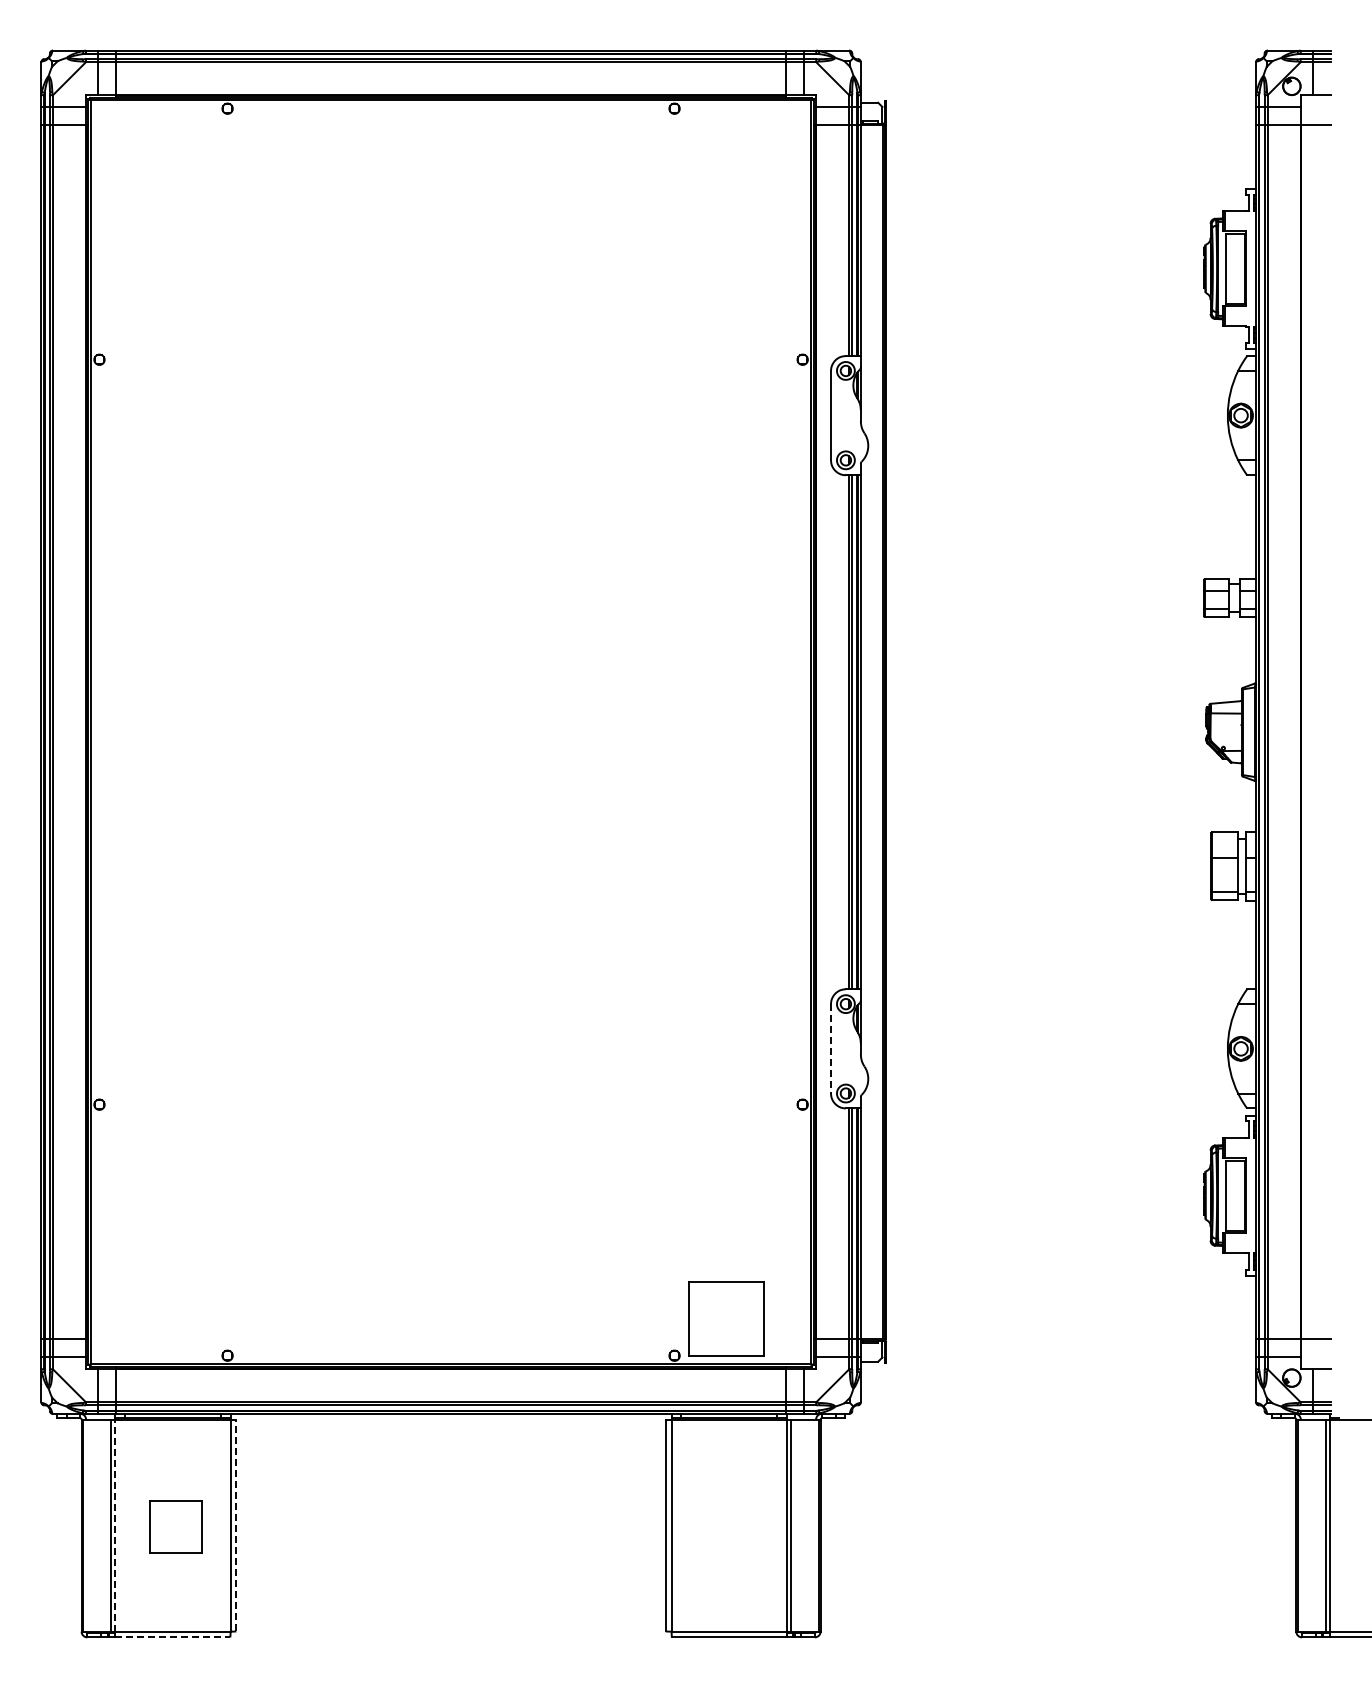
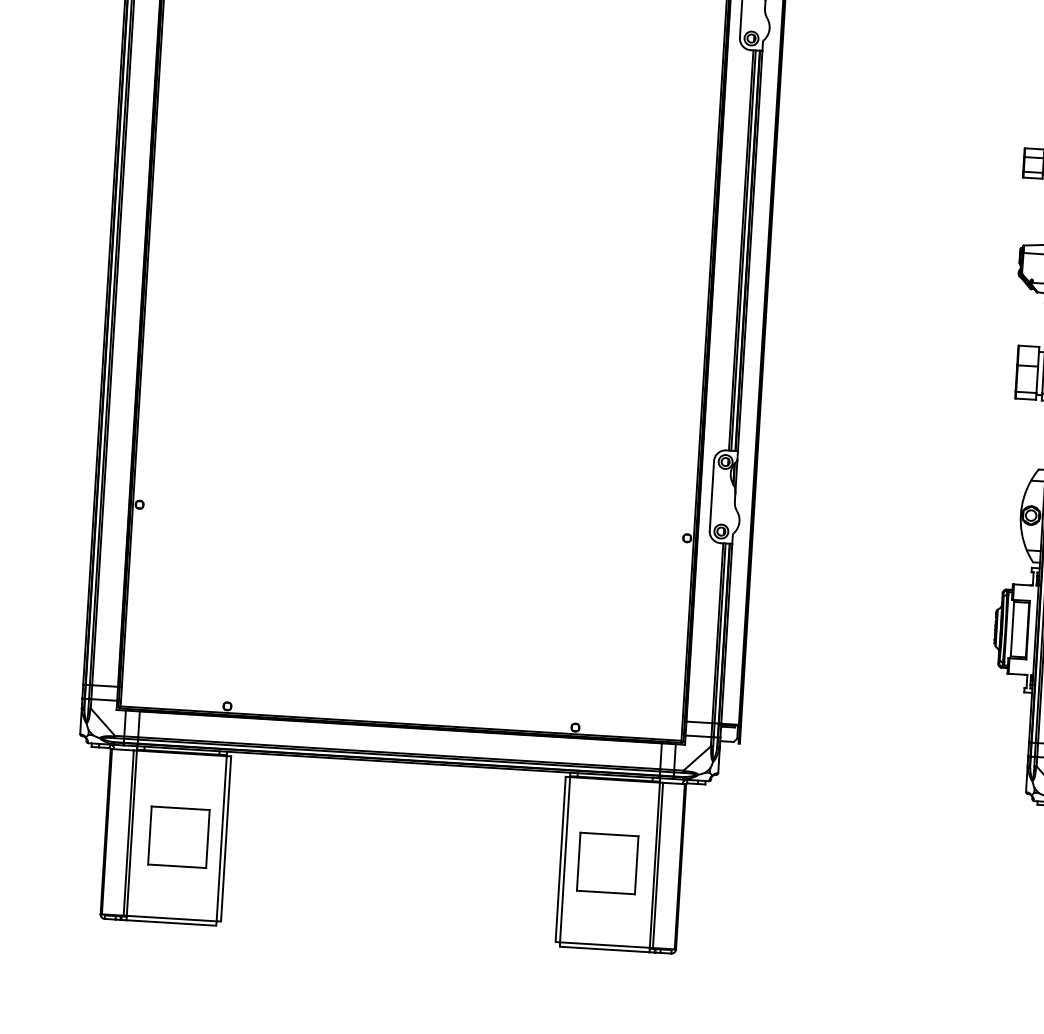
line: (831, 1048) -> (712, 495), dashed -> solid
part: (726, 1318) -> (607, 863), moved
line: (115, 1525) -> (132, 833), dashed -> solid
line: (236, 1525) -> (226, 838), dashed -> solid
part: (175, 1526) -> (178, 836), size x1.43
line: (172, 1637) -> (171, 923), dashed -> solid

